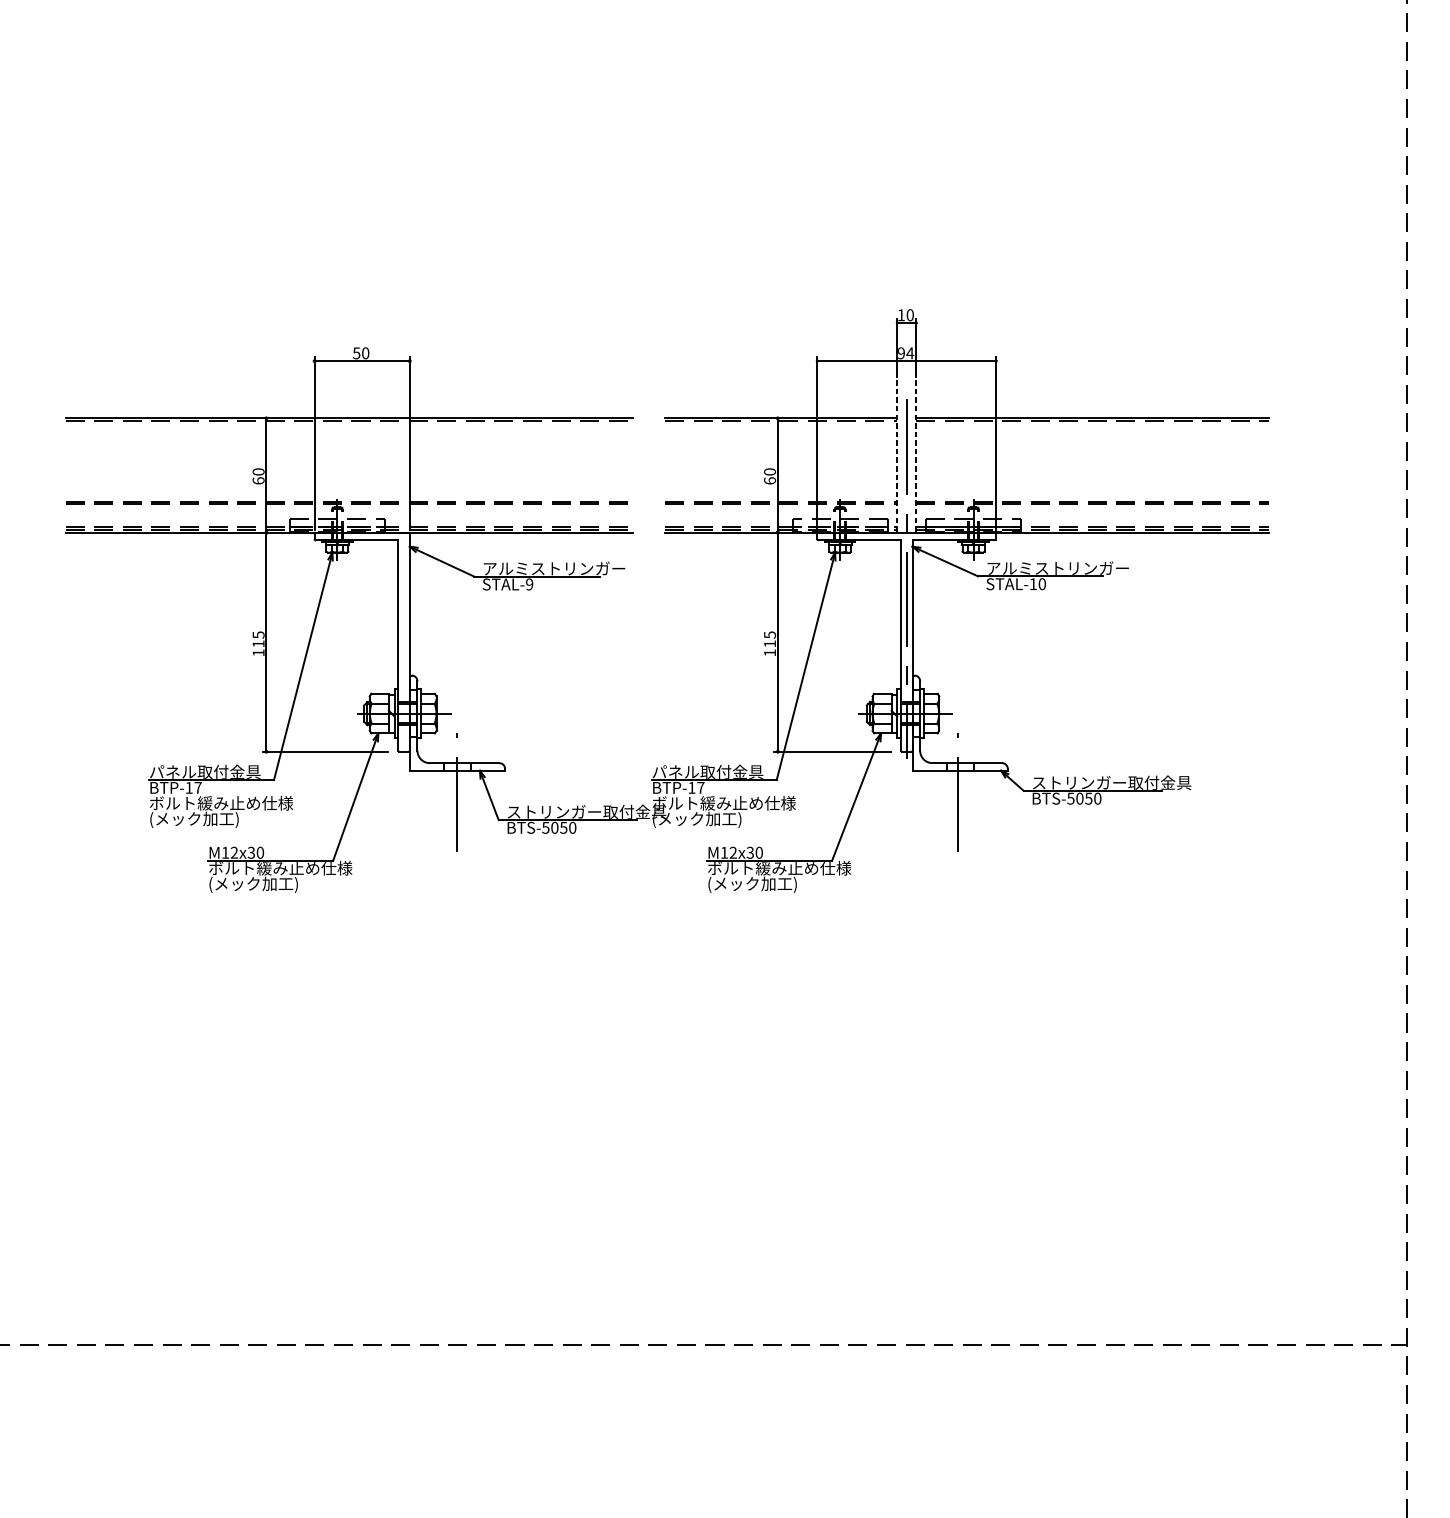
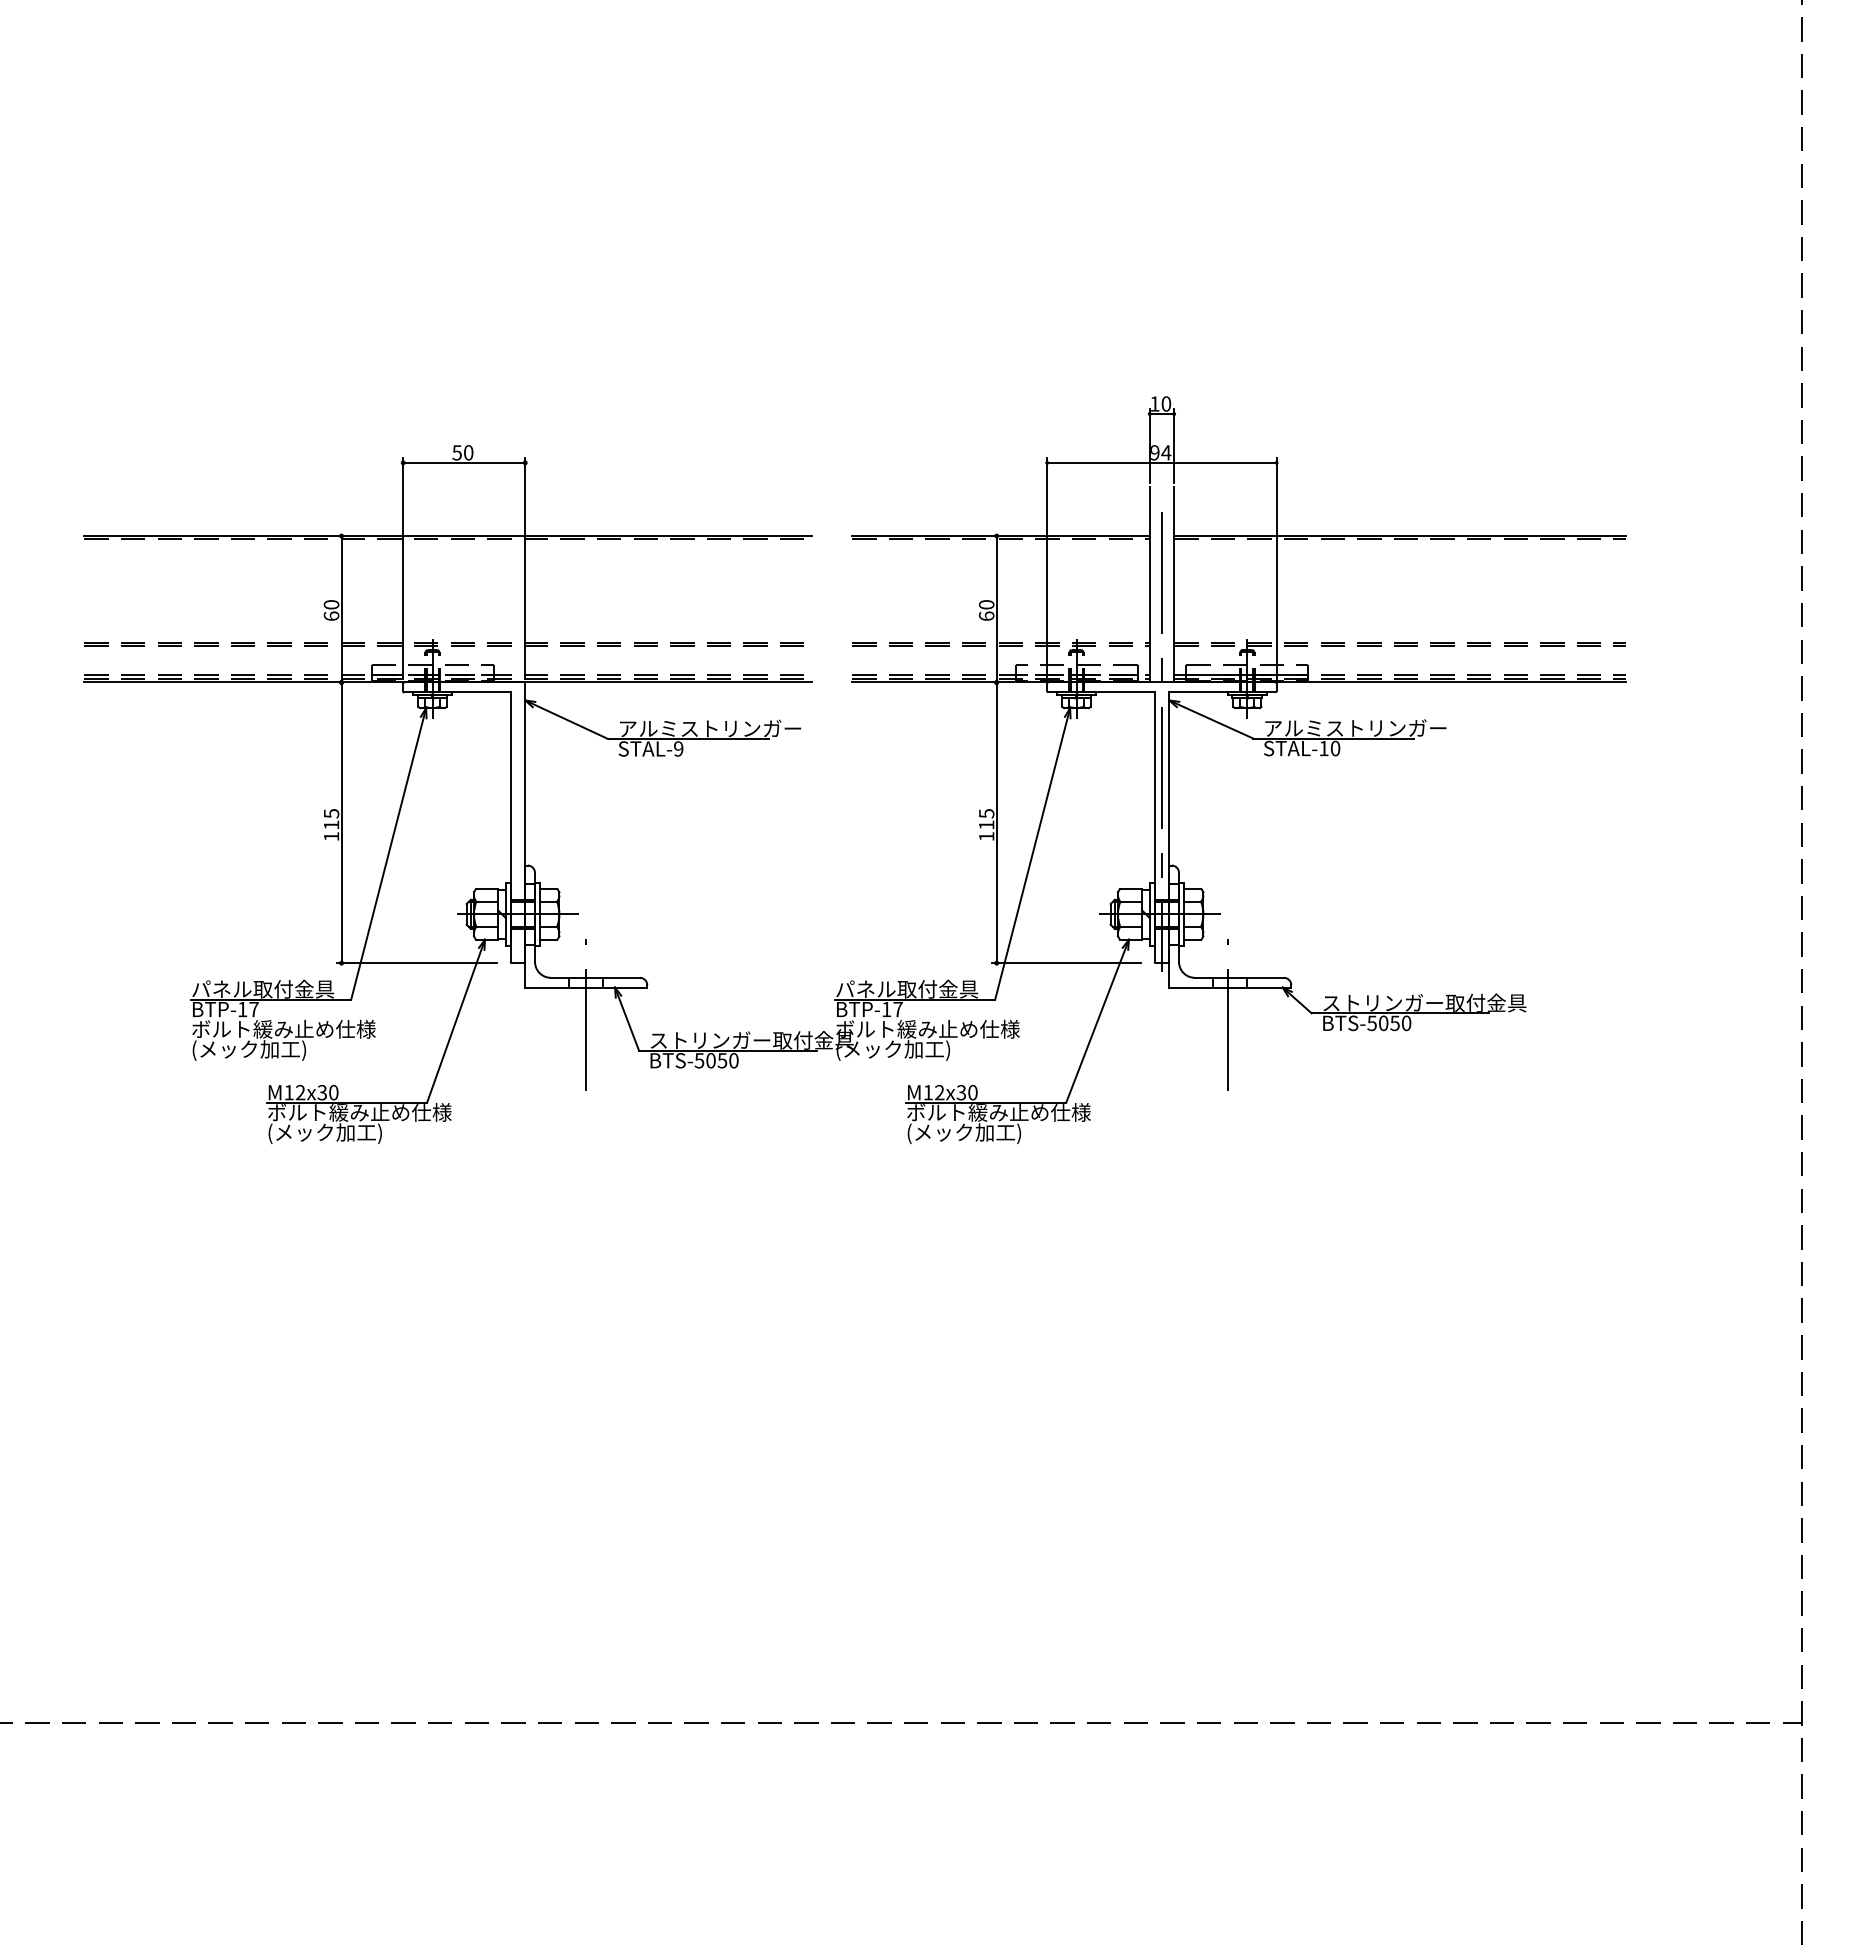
line: (897, 456) -> (1149, 584), dashed -> solid
line: (916, 456) -> (1174, 584), dashed -> solid

